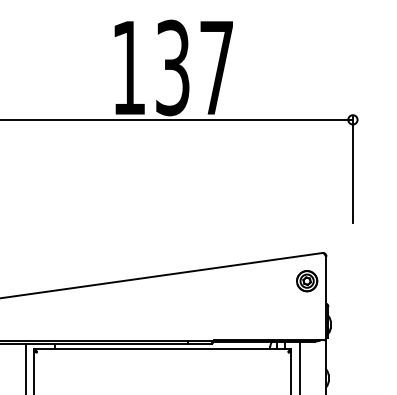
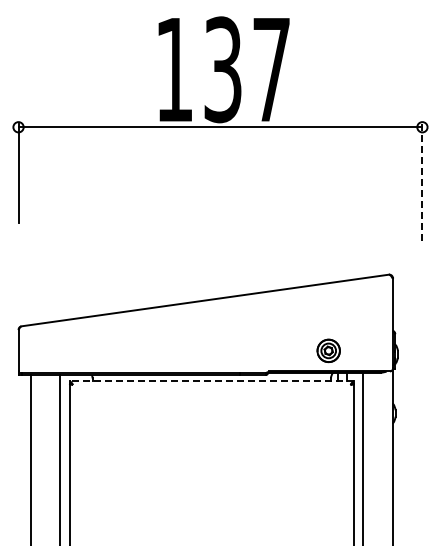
line: (352, 169) -> (422, 182), solid -> dashed
part: (306, 280) -> (328, 350), moved
line: (162, 349) -> (211, 381), solid -> dashed

